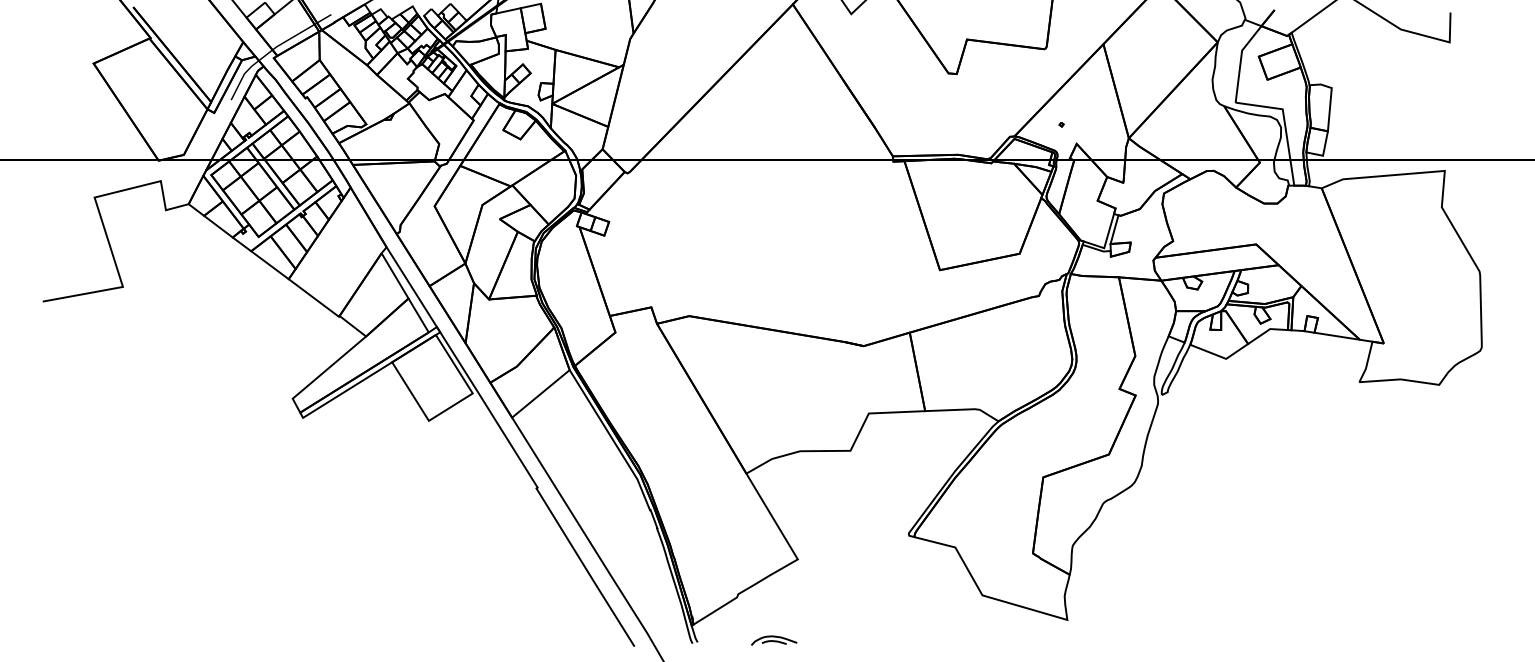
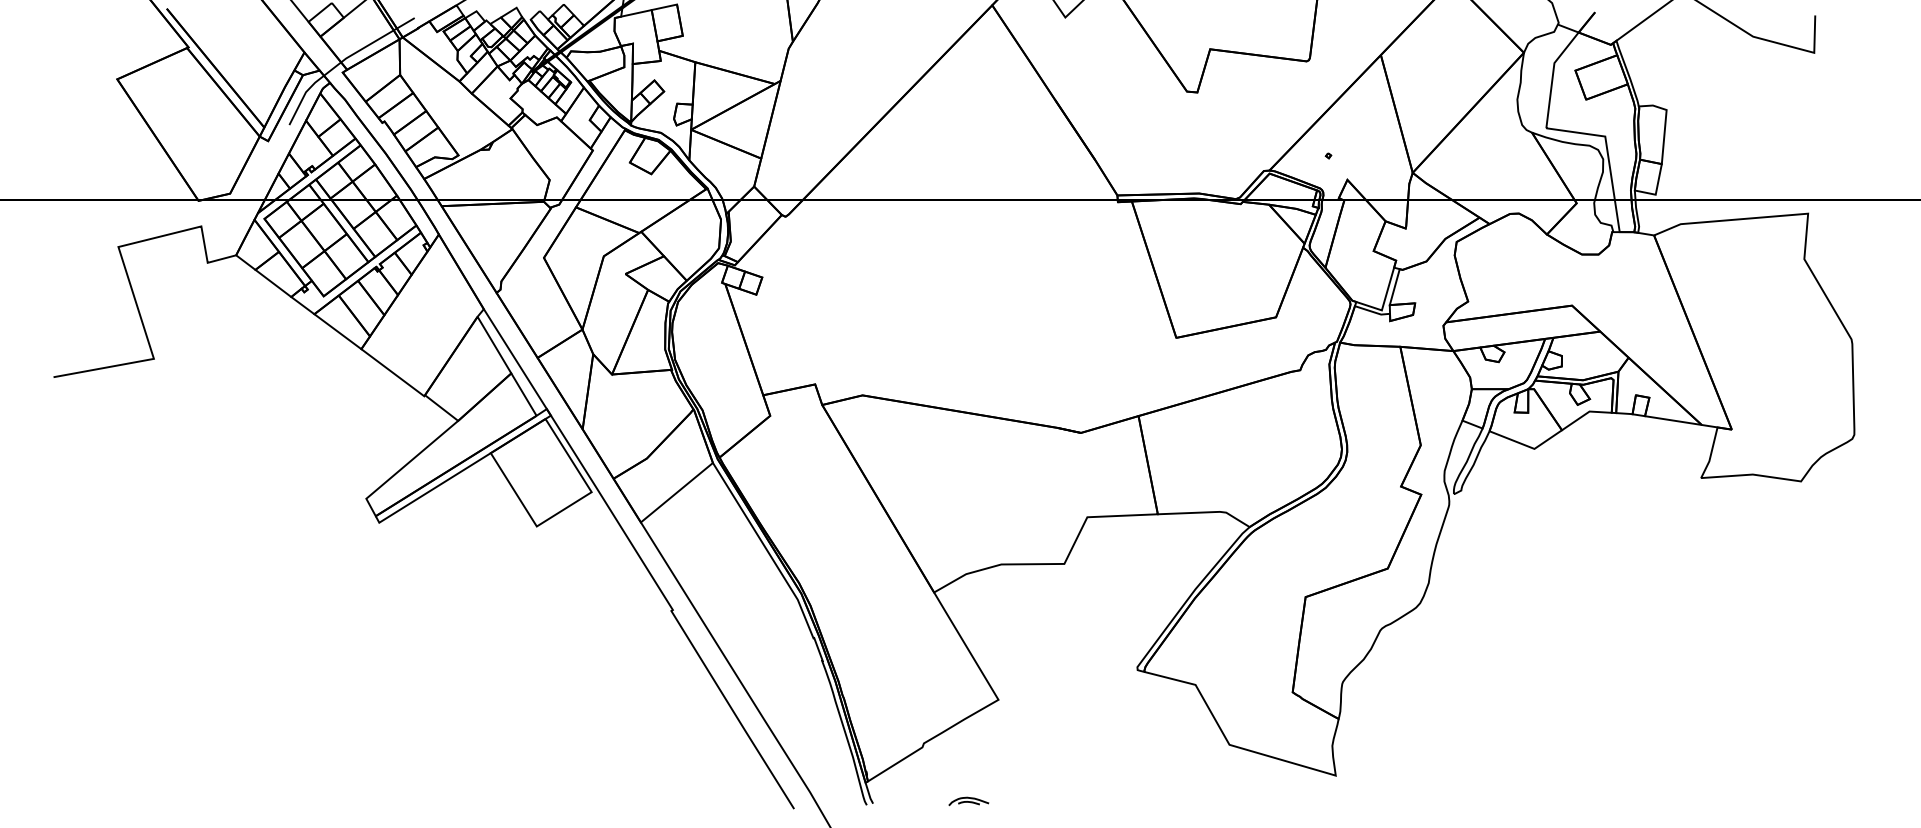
part: (773, 640) -> (968, 801), size x0.7

